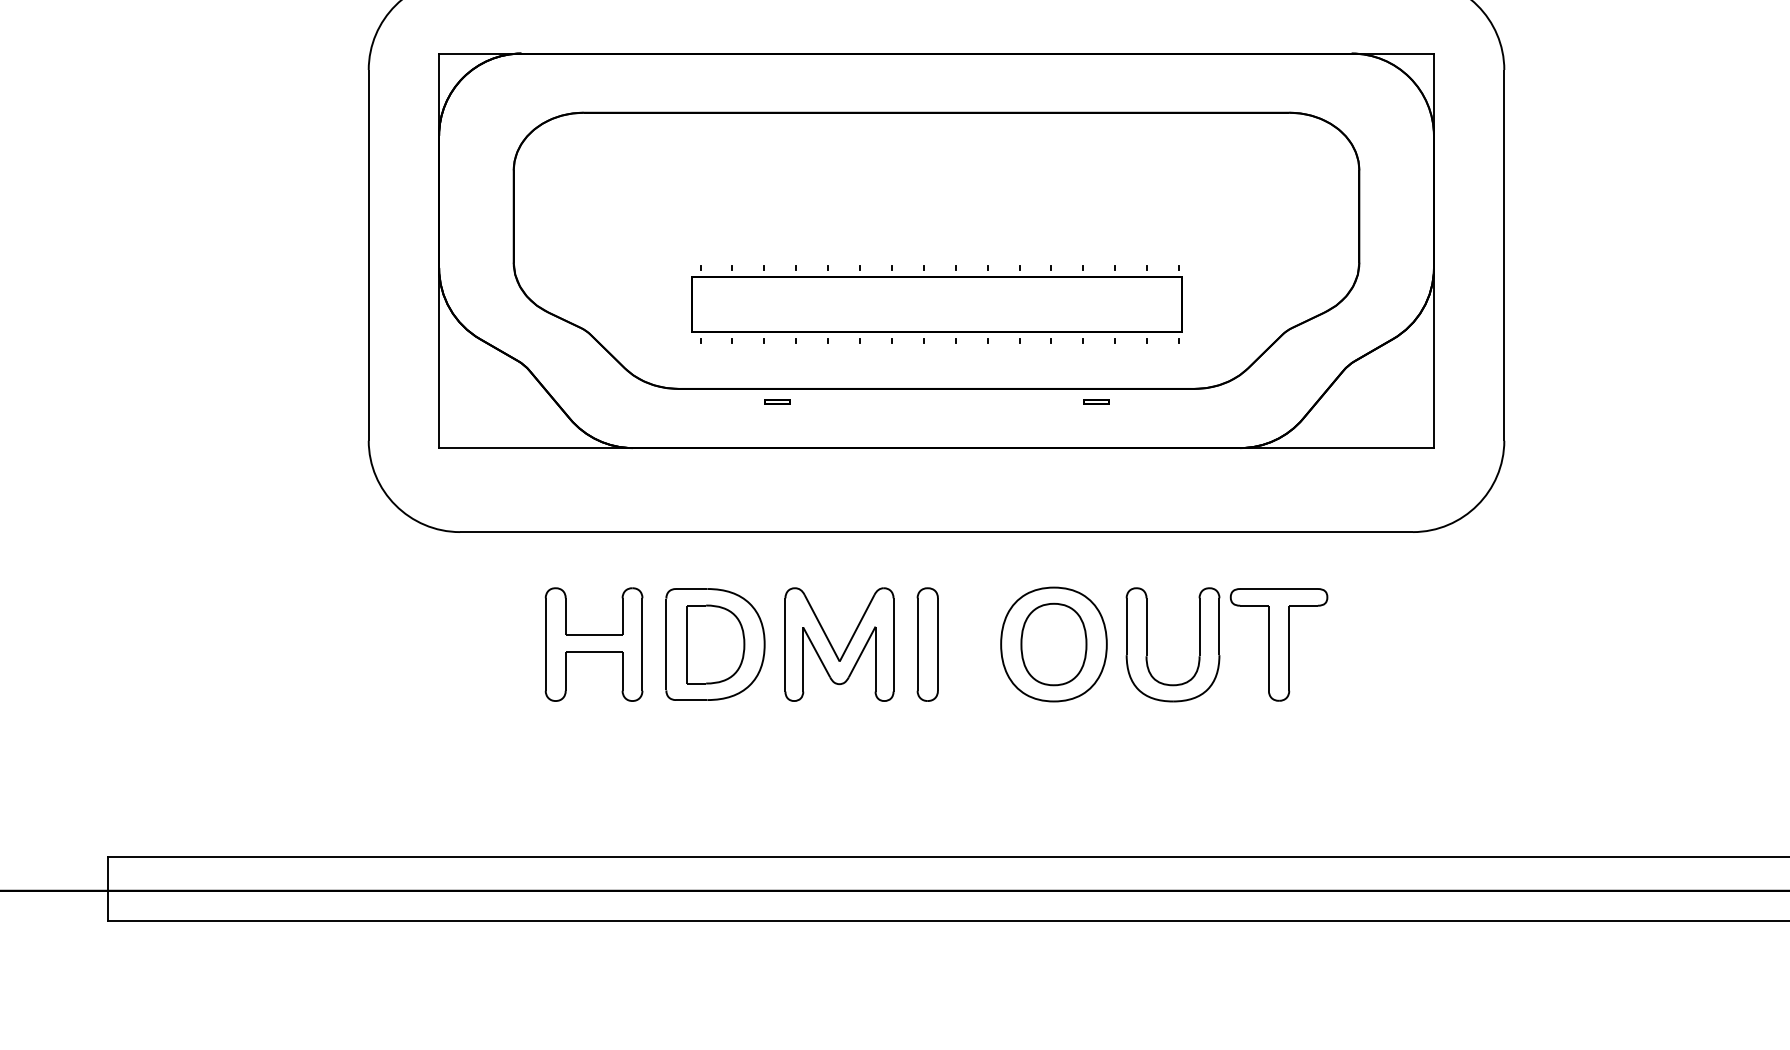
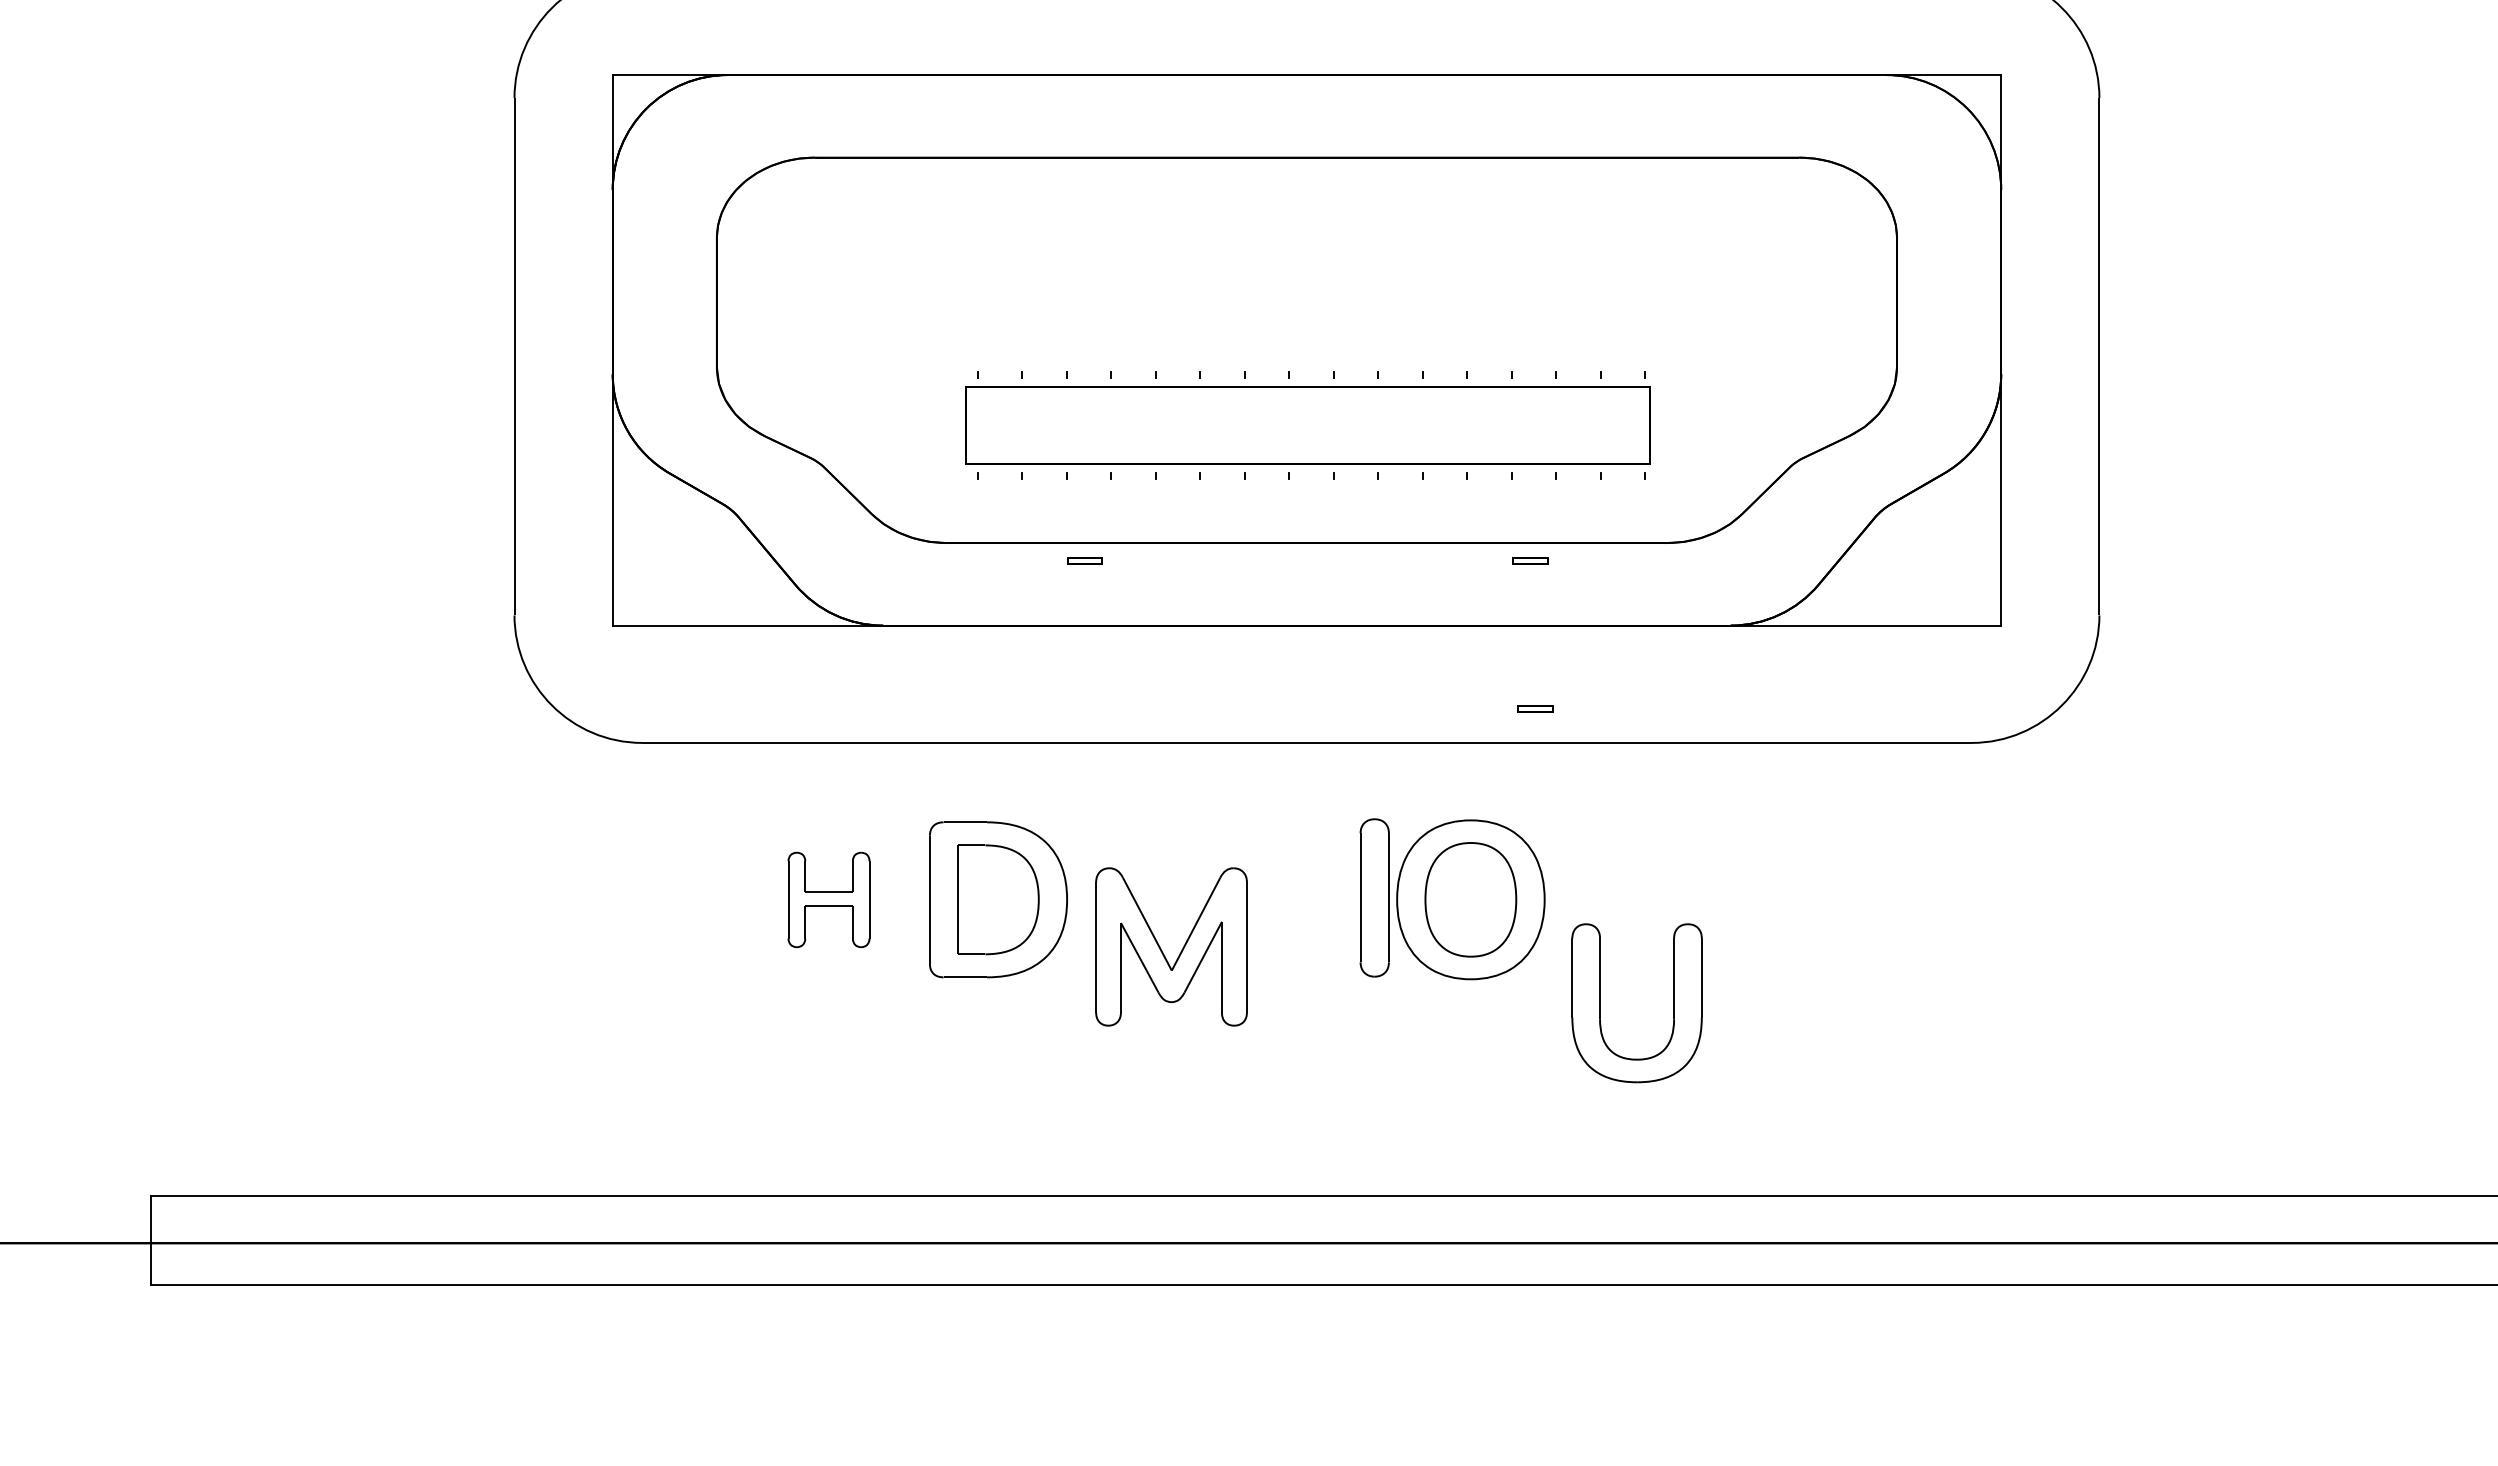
part: (1100, 507) -> (1535, 708), added
part: (593, 644) -> (828, 899), size x0.6
part: (927, 644) -> (1374, 897), moved
part: (1146, 645) -> (1600, 1003), moved
part: (1278, 645) -> (1784, 900), removed
part: (833, 647) -> (1162, 950), moved

